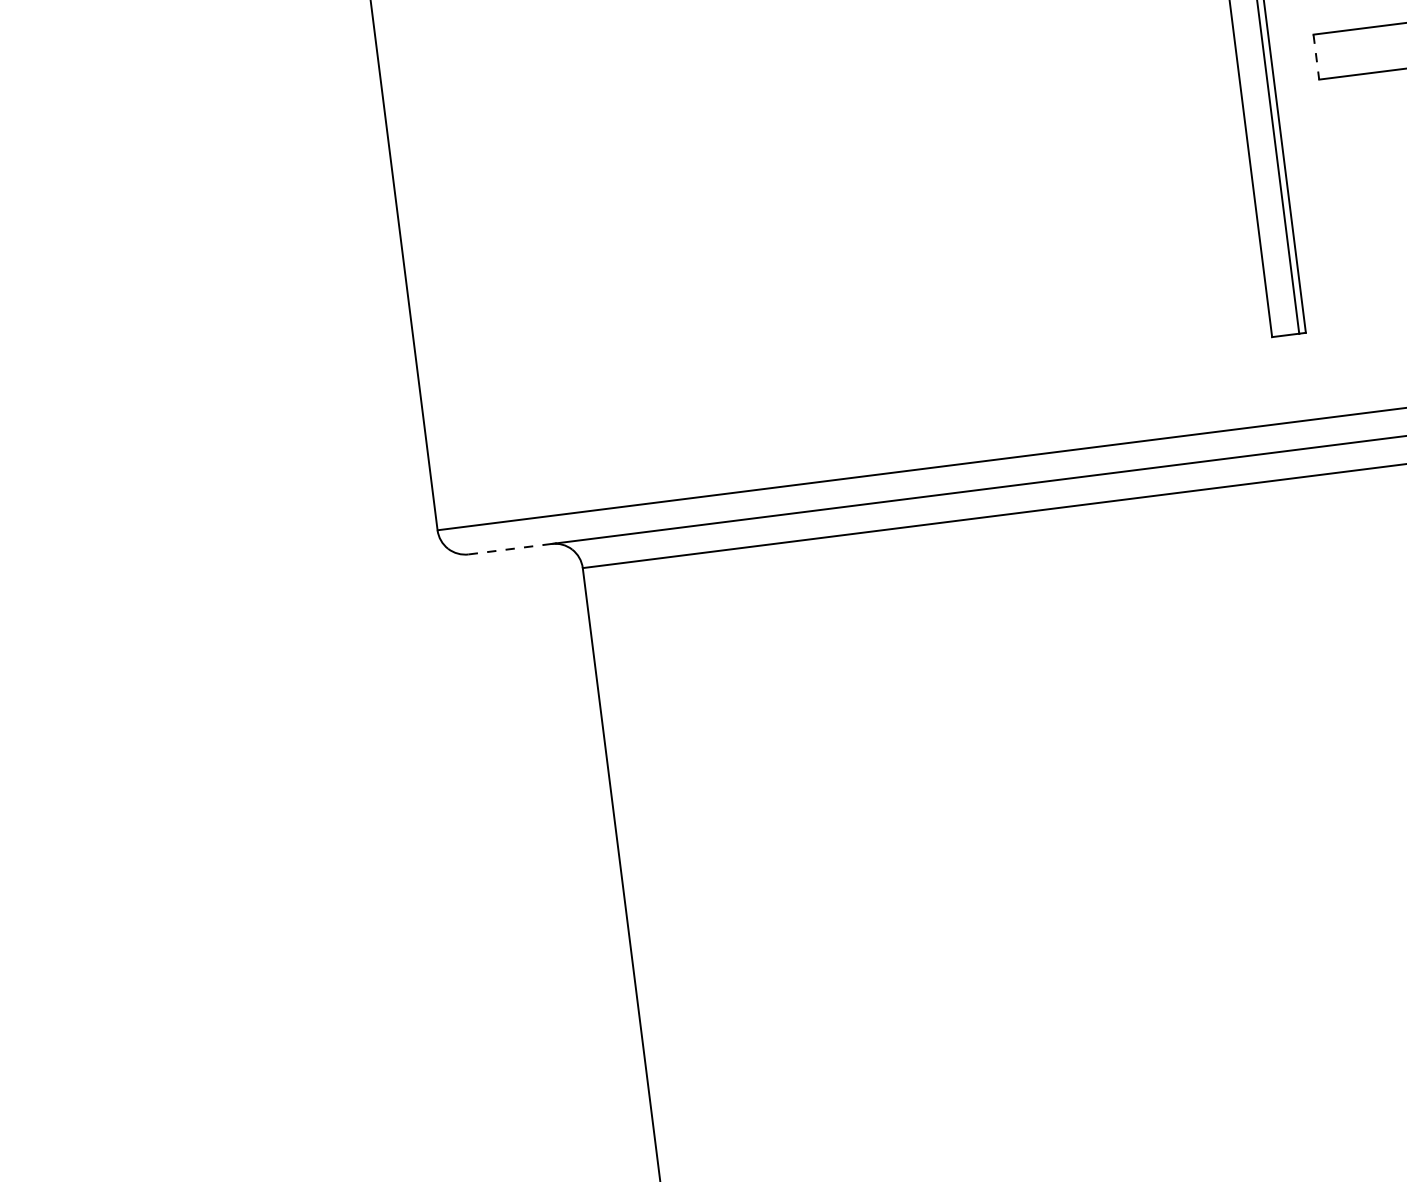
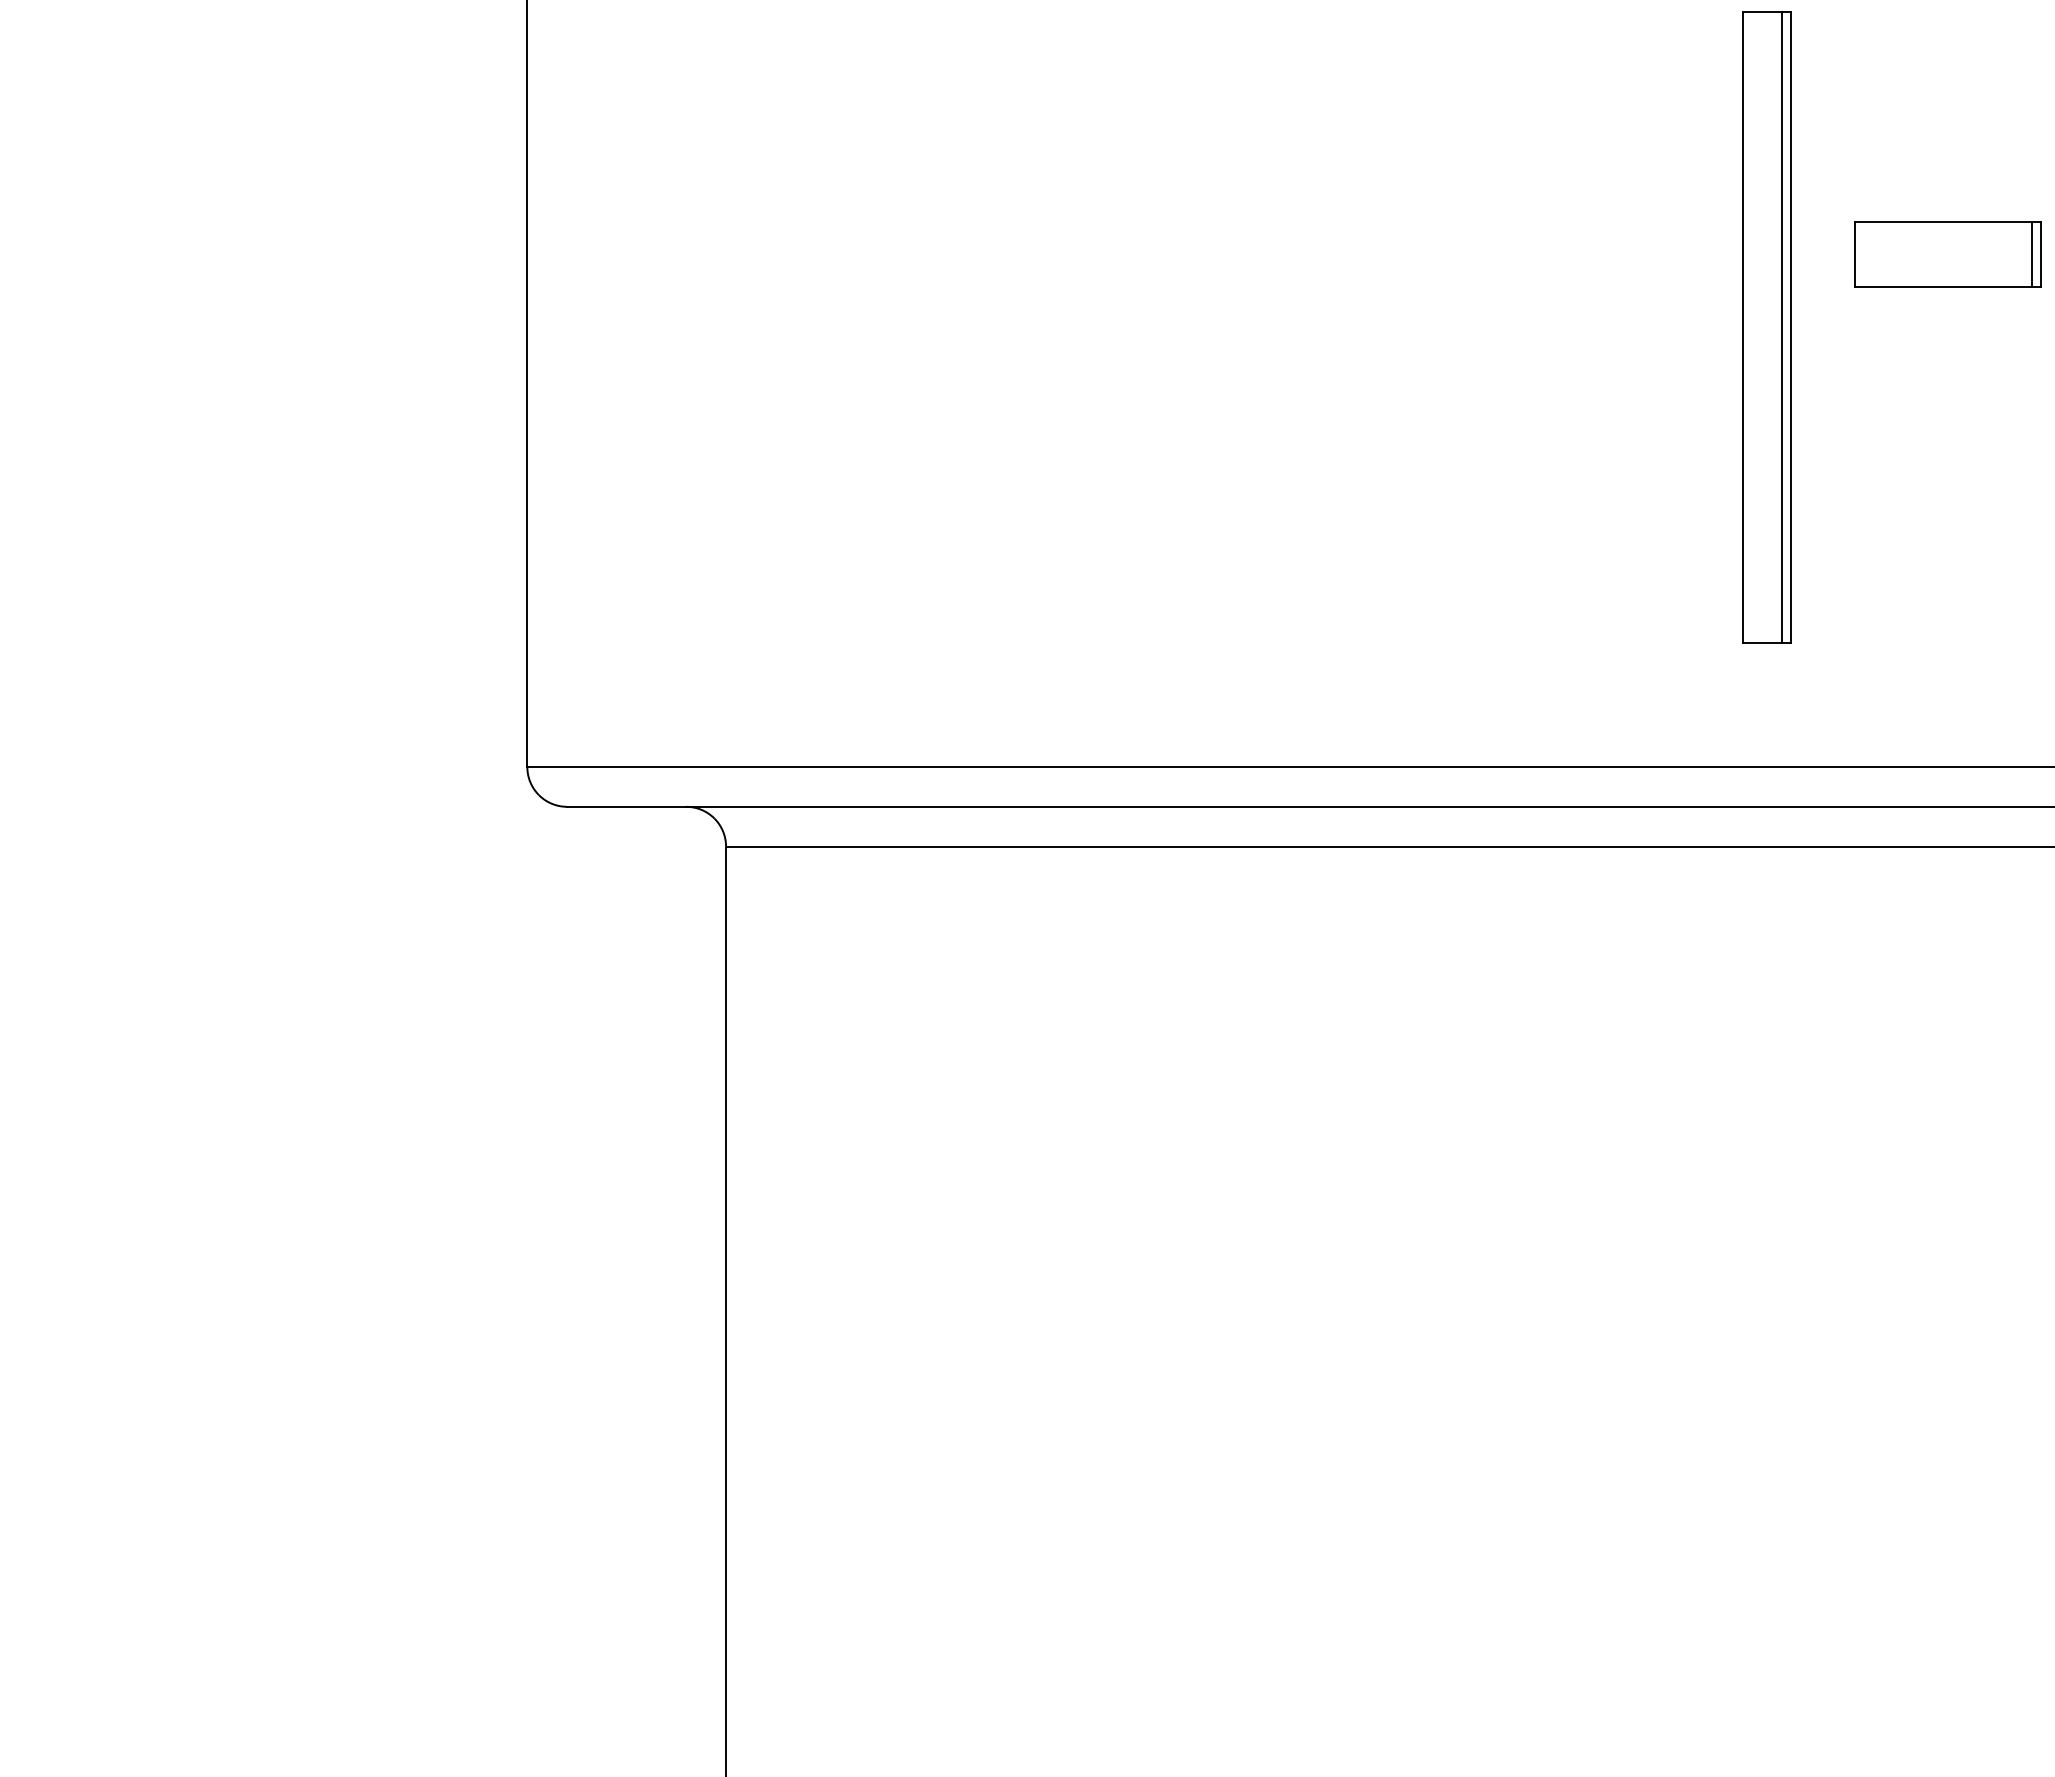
line: (1316, 57) -> (1855, 255), dashed -> solid
line: (510, 548) -> (626, 806), dashed -> solid

